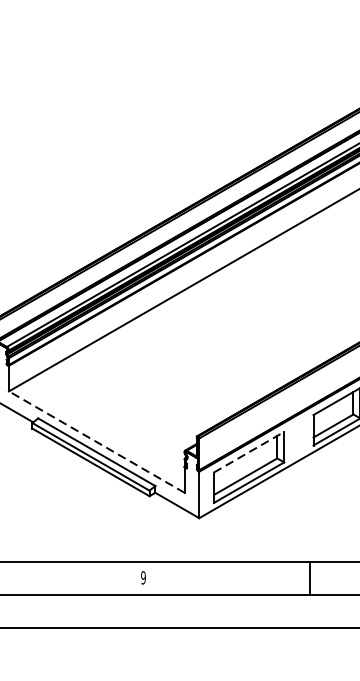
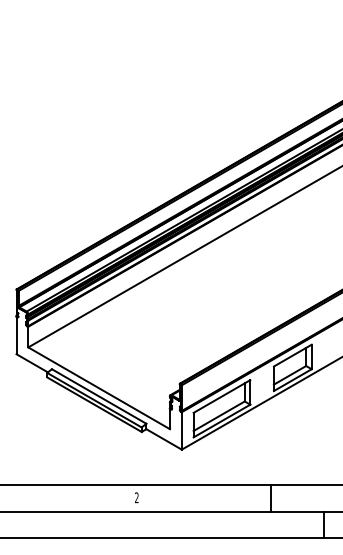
line: (97, 442) -> (99, 388), dashed -> solid
line: (248, 452) -> (221, 396), dashed -> solid
text: (143, 577) -> (136, 497), 9 -> 2

